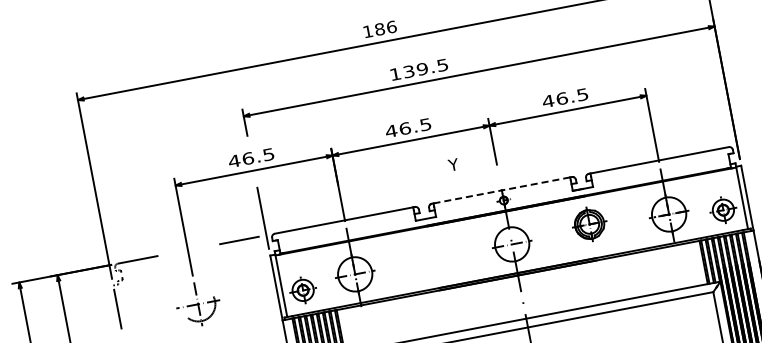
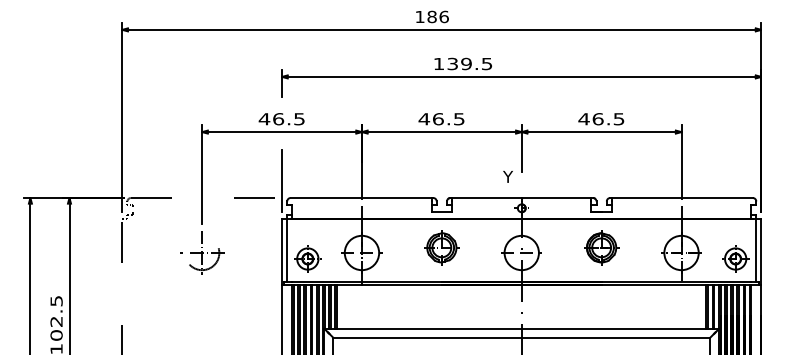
text: (452, 164) -> (507, 176), moved
line: (501, 190) -> (521, 198), dashed -> solid
part: (432, 254) -> (441, 247), added

